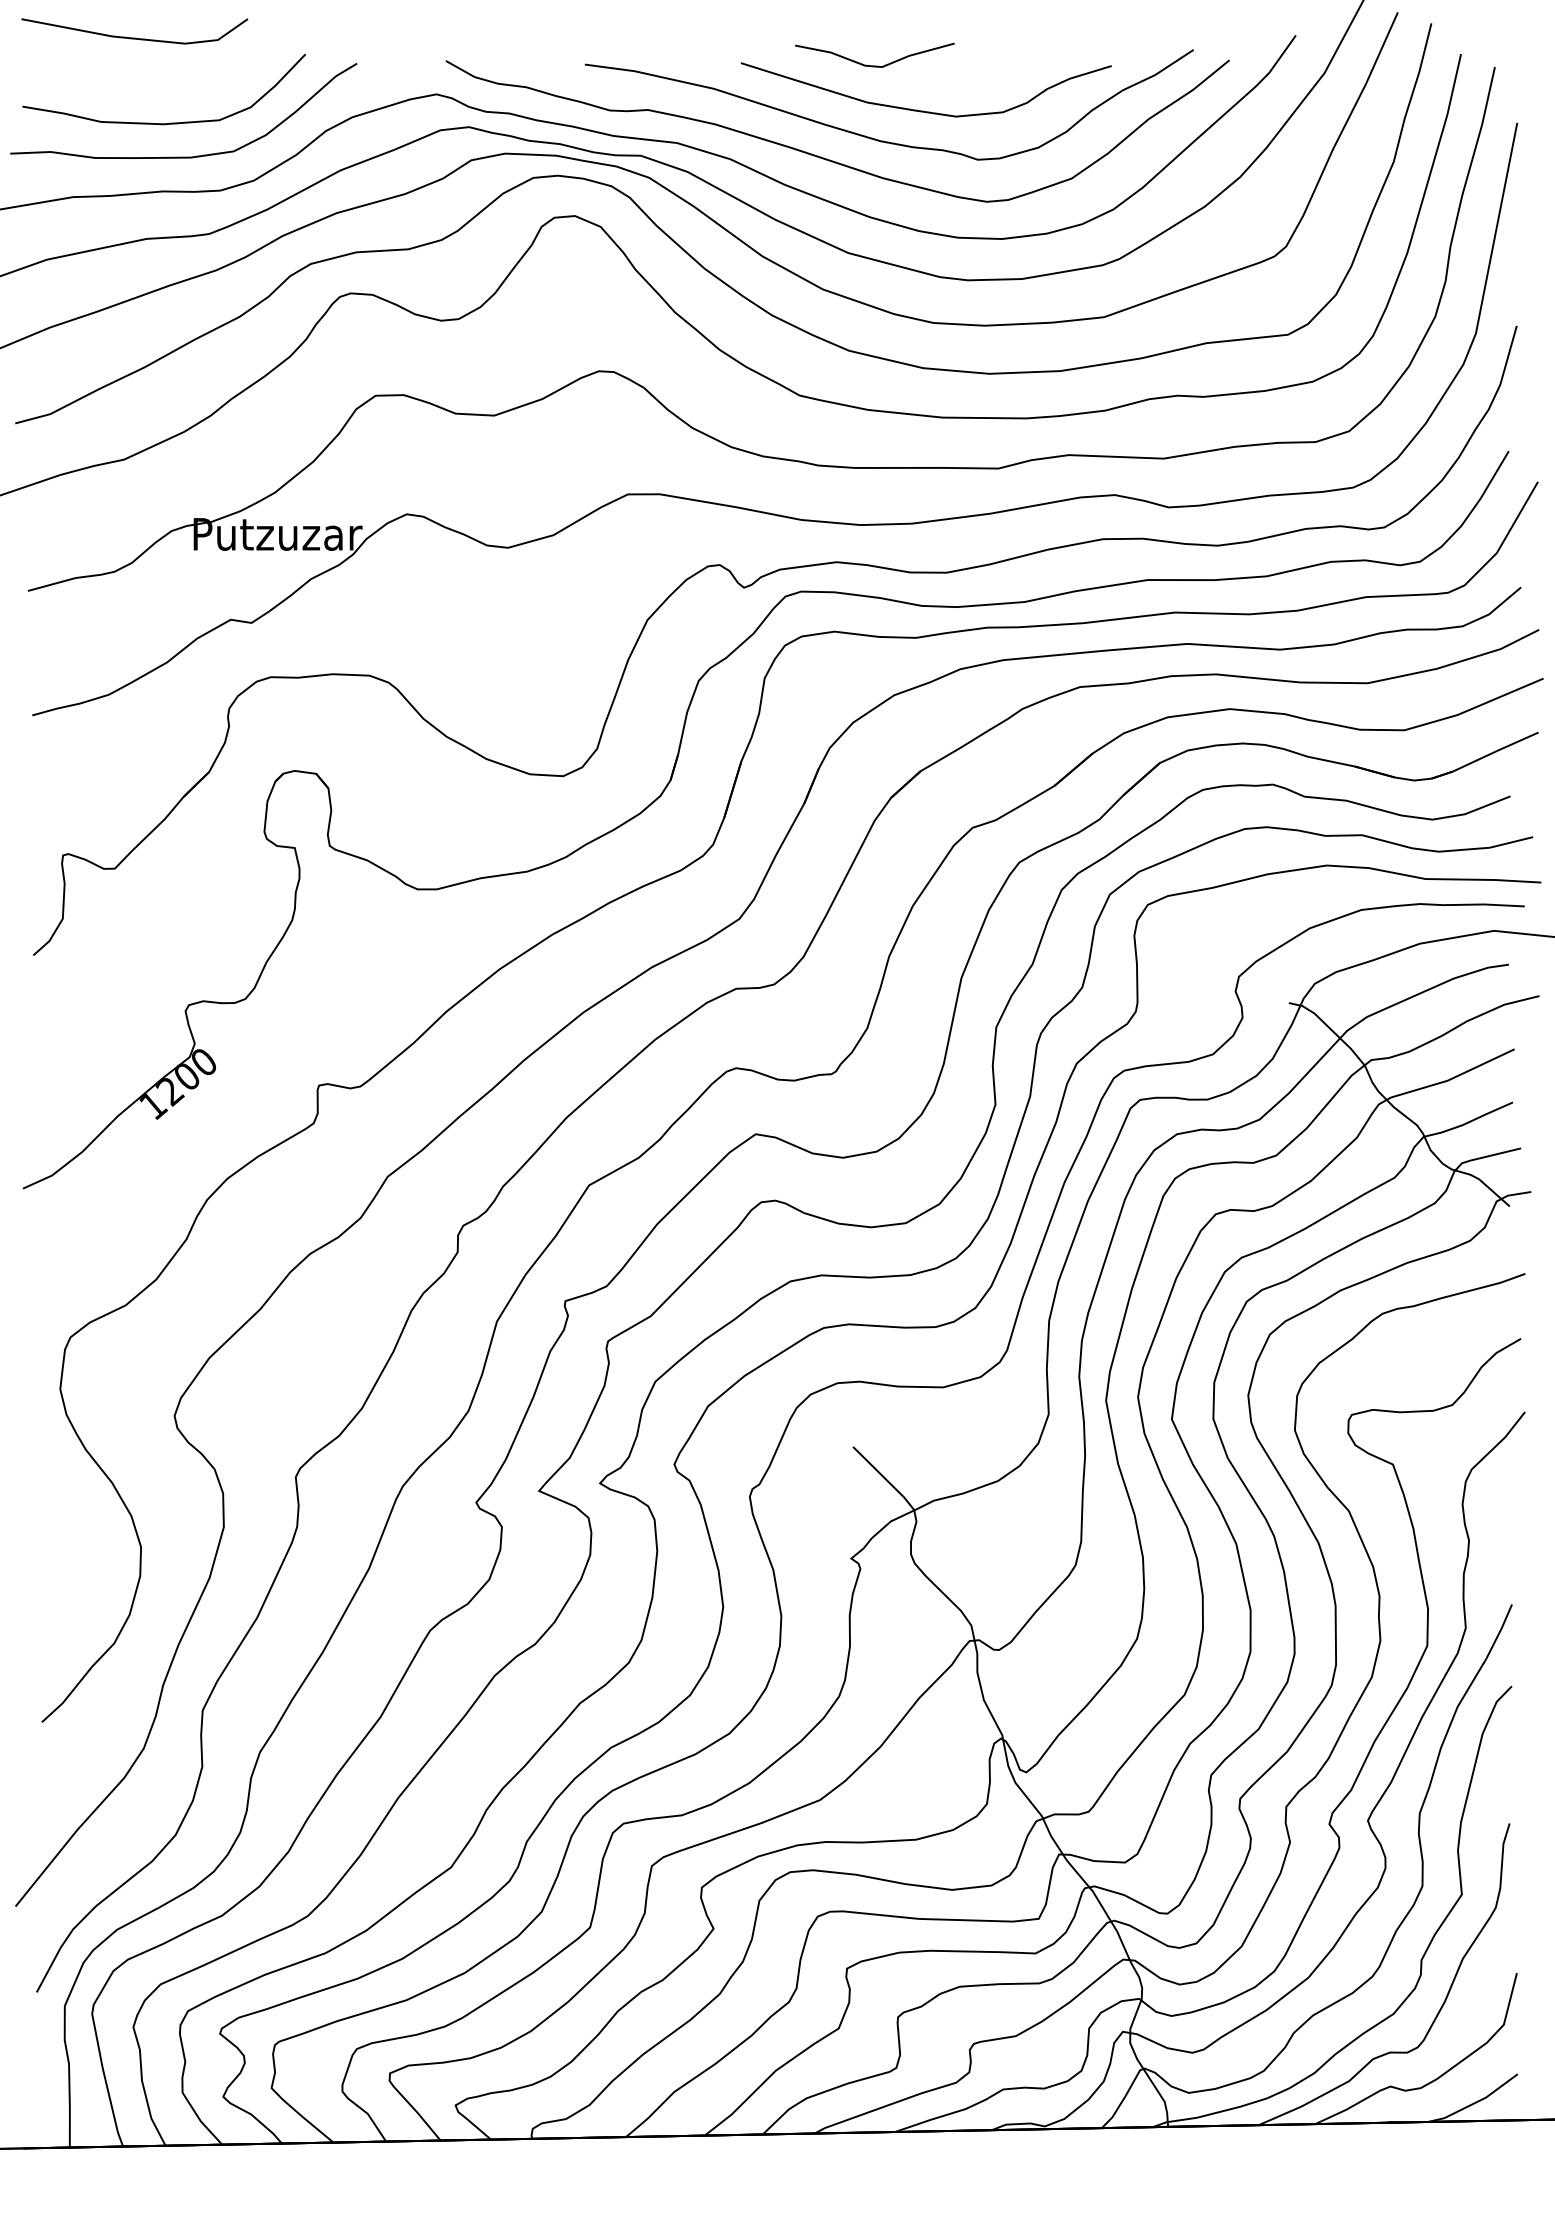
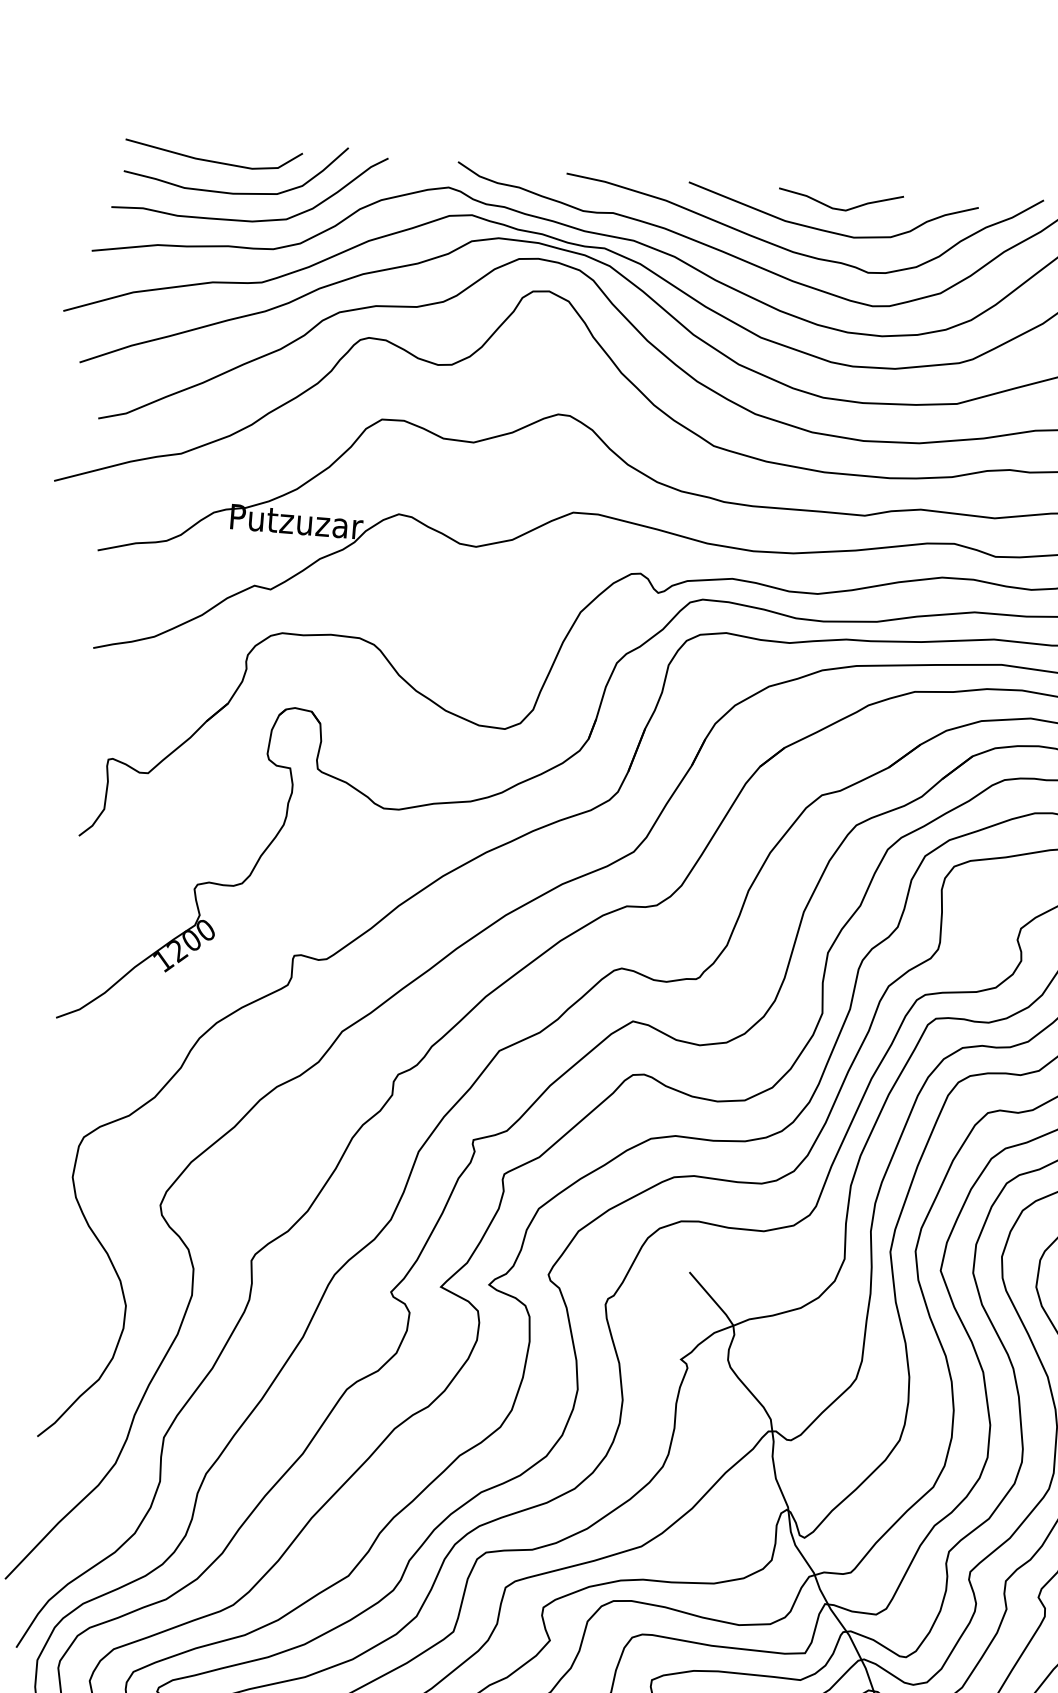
line: (134, 37) -> (212, 160), moved
curve: (874, 65) -> (839, 208), moved

